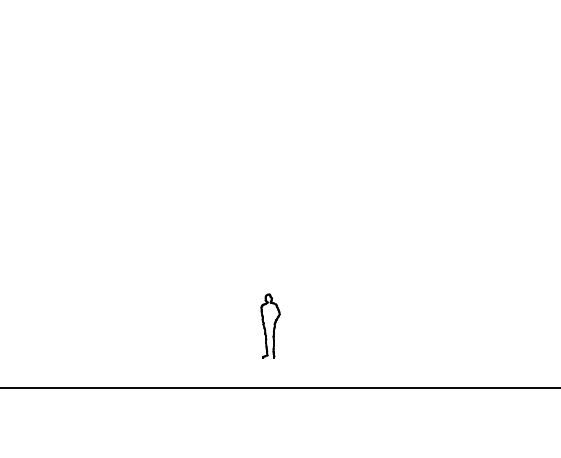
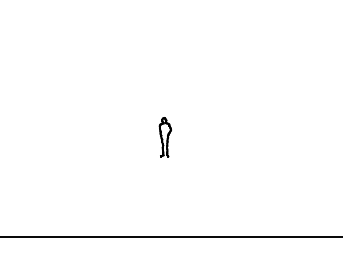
part: (269, 326) -> (164, 137), moved

